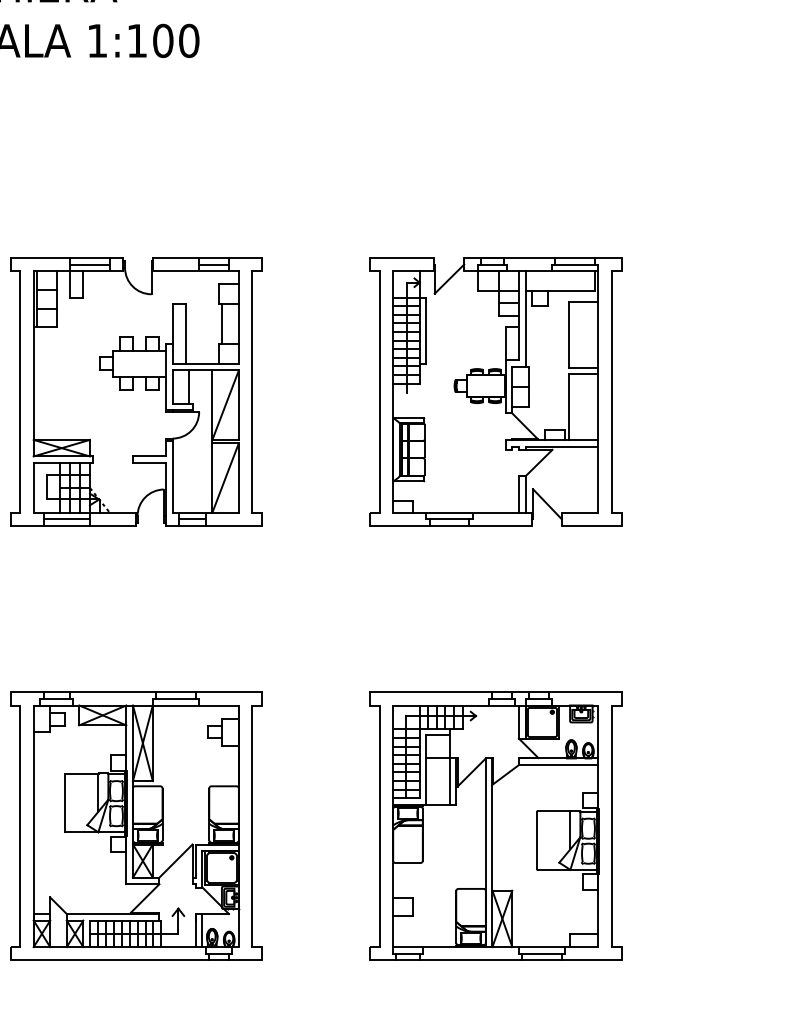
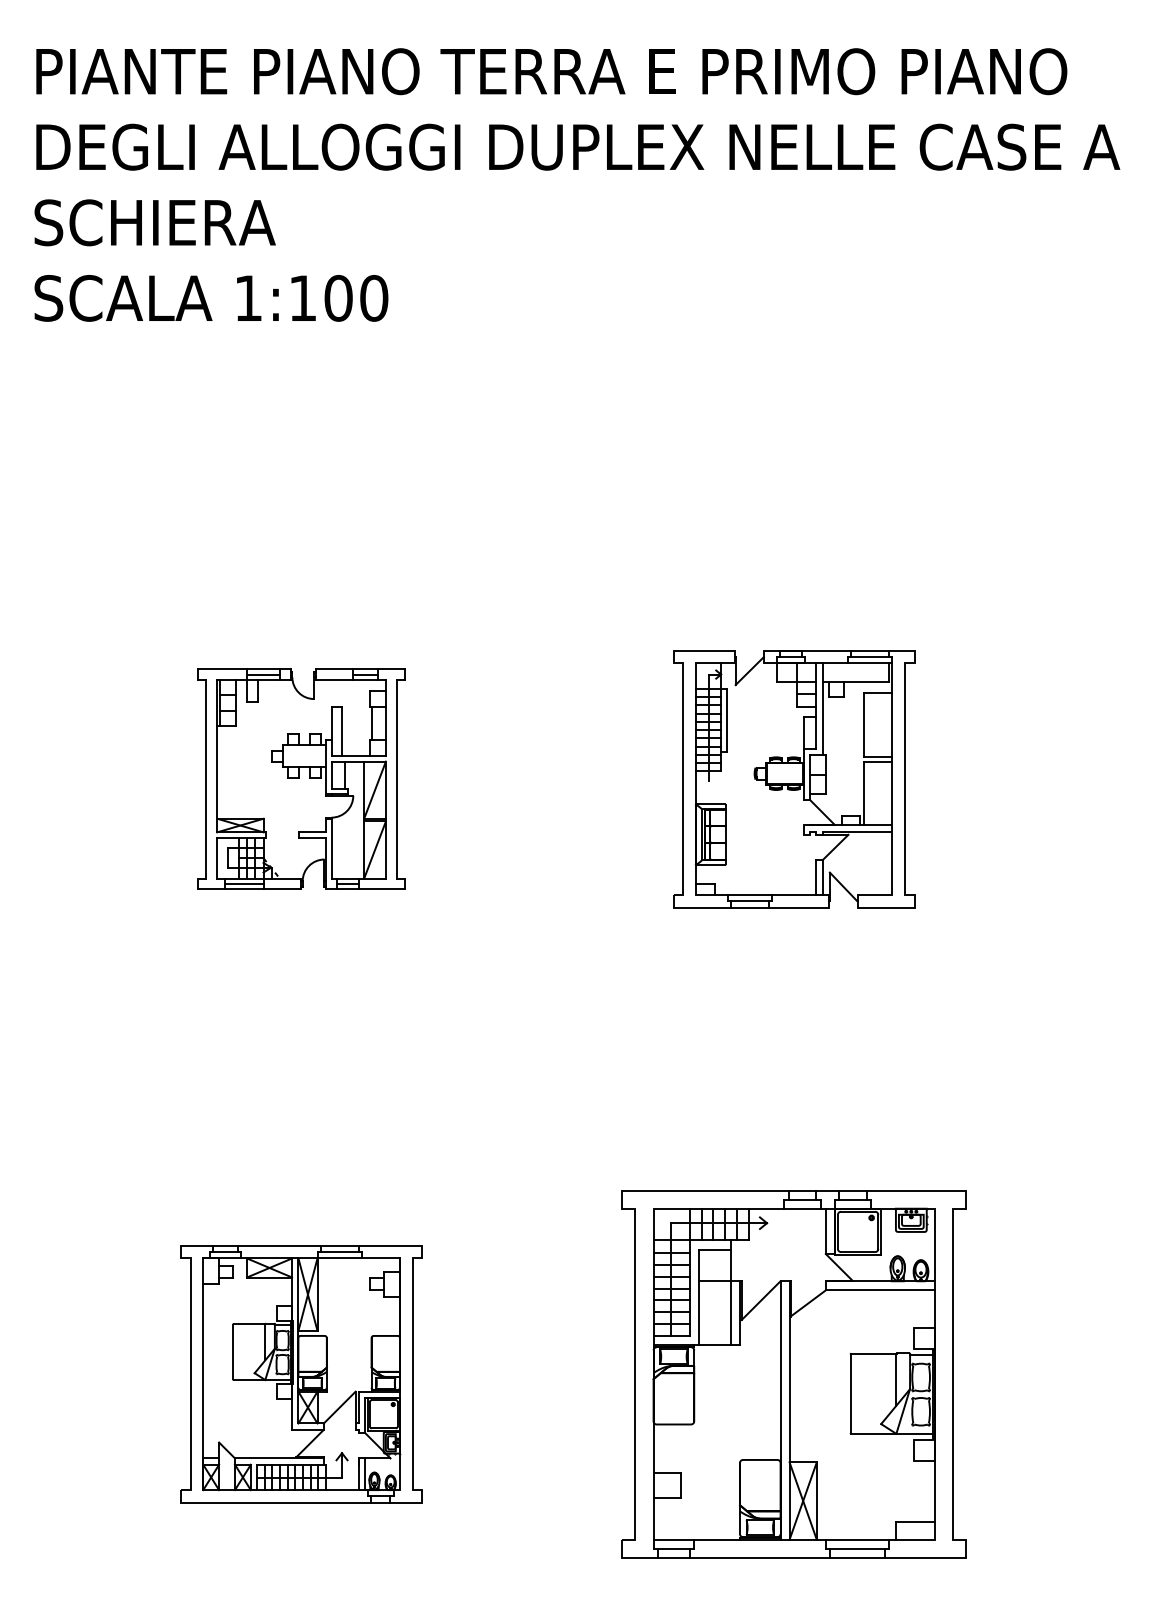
part: (136, 392) -> (301, 779), size x0.6
part: (495, 392) -> (793, 779), size x0.7
part: (136, 826) -> (301, 1374), size x0.7

